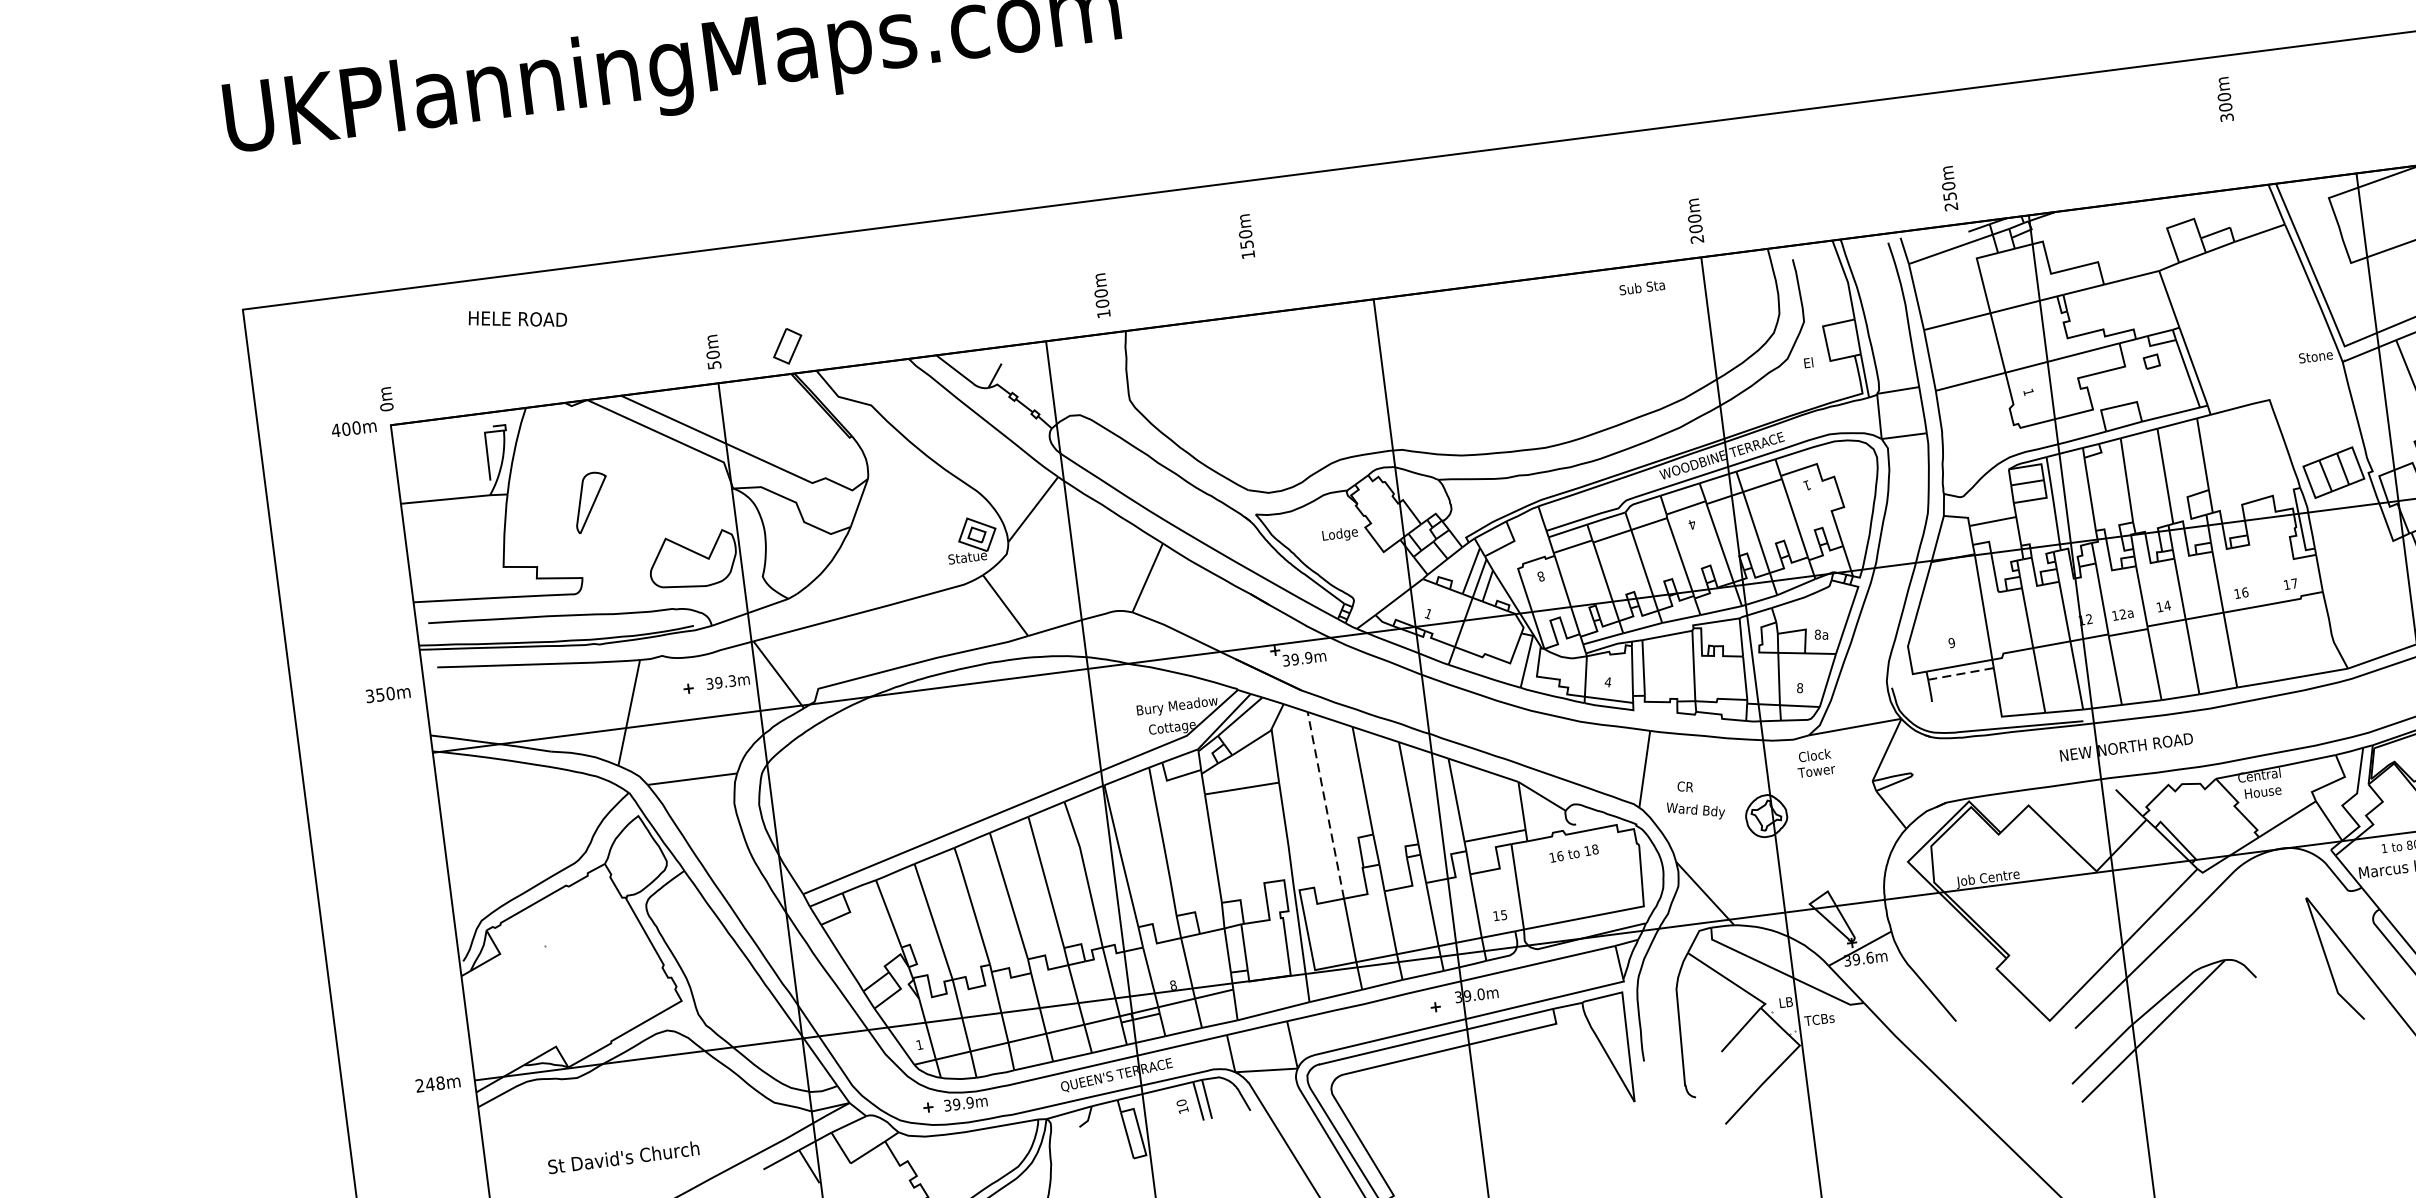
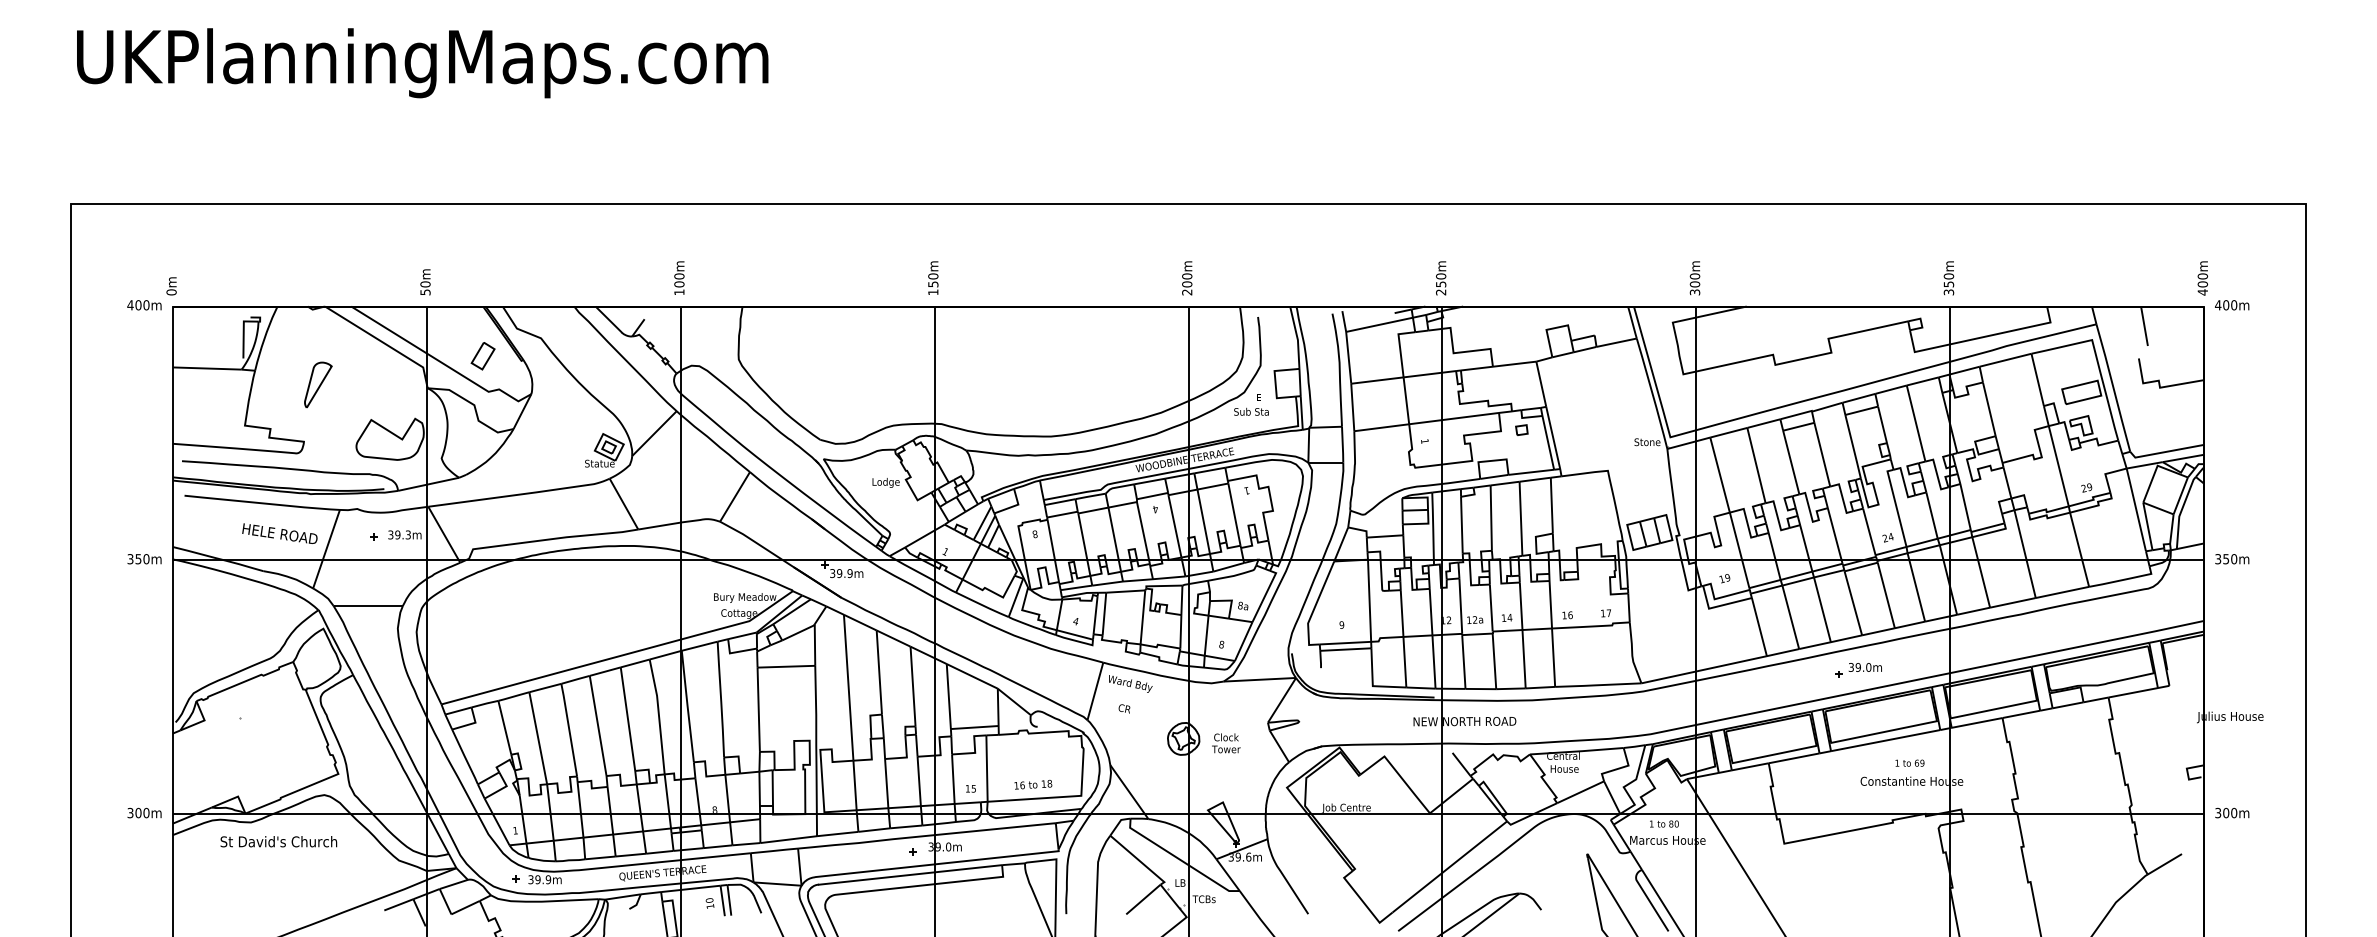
text: (2224, 99) -> (1694, 278), moved
text: (1949, 188) -> (1441, 278), moved
text: (1246, 235) -> (933, 277), moved
text: (1642, 287) -> (1251, 411), moved
text: (1101, 294) -> (679, 277), moved
text: (517, 318) -> (279, 533), moved
part: (786, 346) -> (482, 356), moved
line: (1960, 673) -> (1345, 649), dashed -> solid
text: (388, 694) -> (144, 559), moved
text: (1815, 763) -> (1226, 743), moved
line: (1325, 805) -> (848, 687), dashed -> solid
text: (1696, 810) -> (1130, 683), moved
text: (1574, 853) -> (1033, 784), moved
text: (430, 1083) -> (138, 812), 248m -> 300m
text: (623, 1157) -> (278, 841), moved

